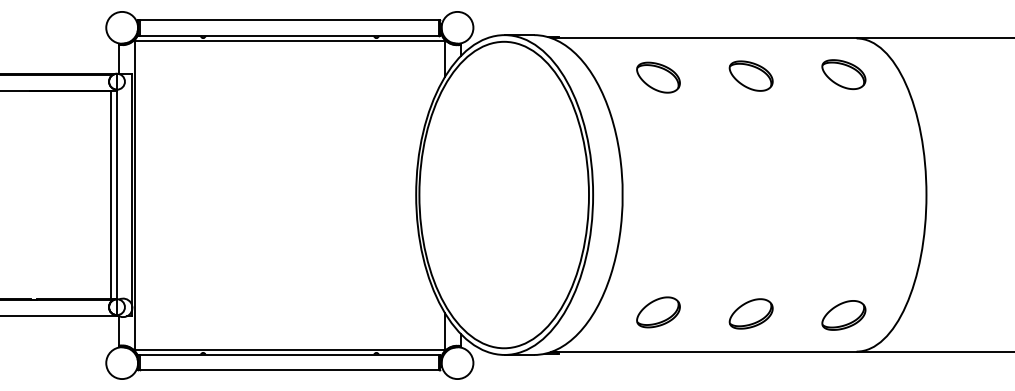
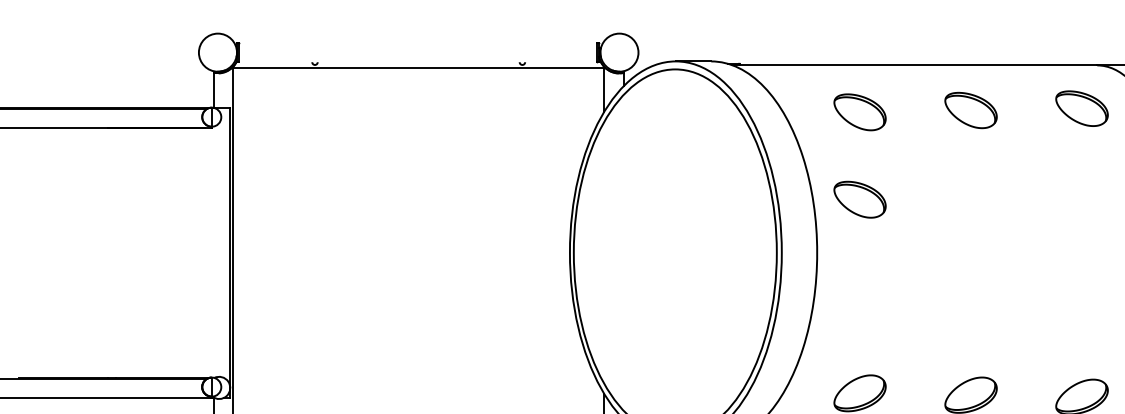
line: (288, 19) -> (417, 42), removed
line: (288, 35) -> (417, 61), removed
part: (658, 150) -> (860, 199), added
line: (111, 194) -> (205, 252), removed
line: (116, 194) -> (211, 252), removed

